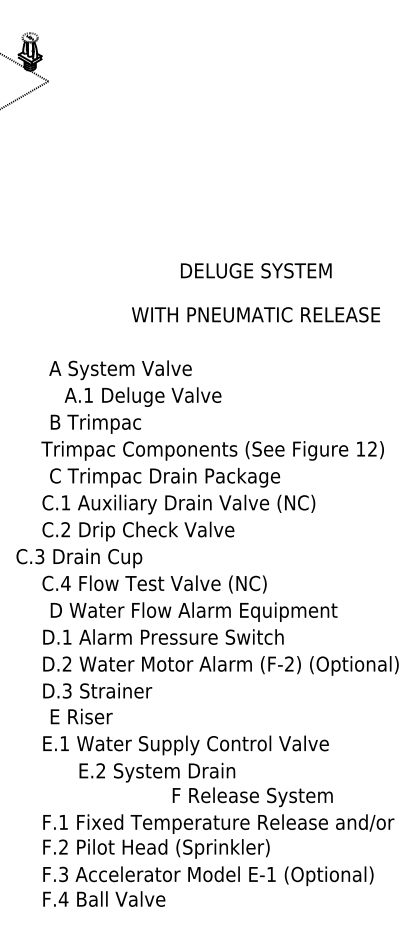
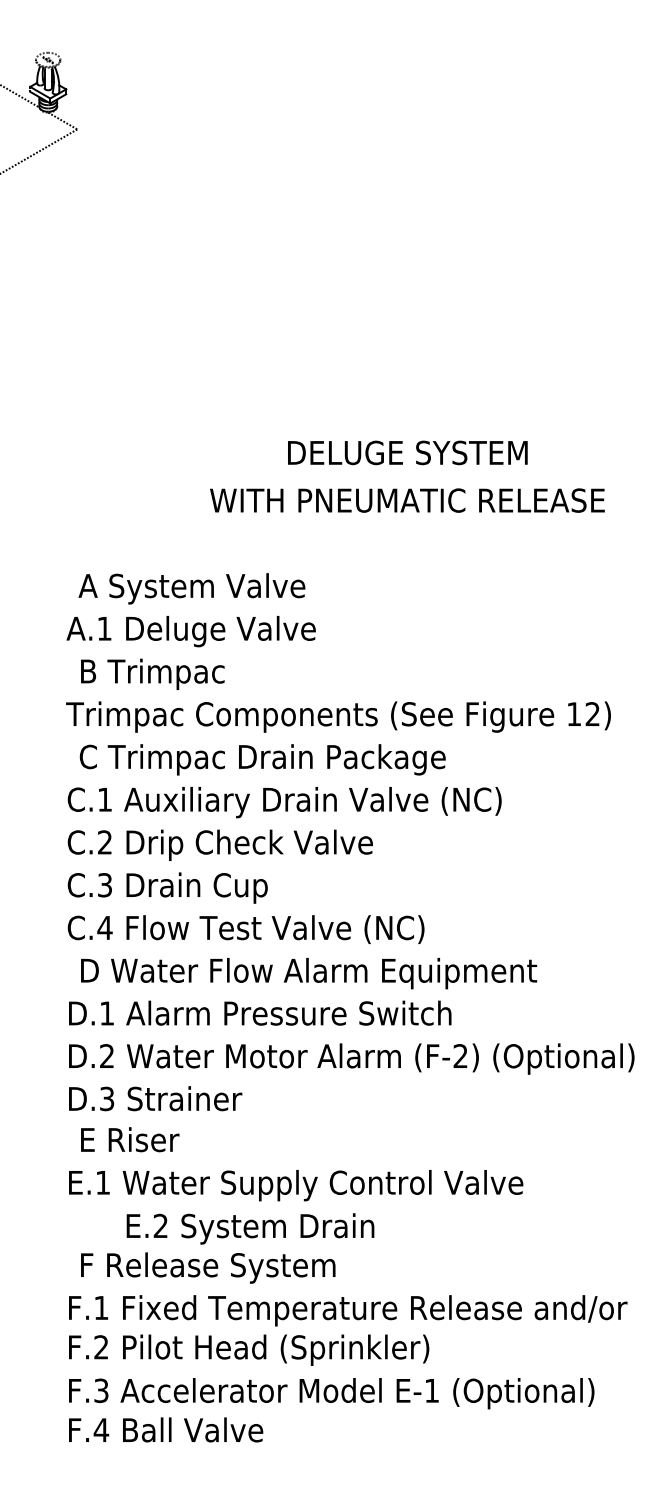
text: (256, 270) -> (408, 452), moved
text: (142, 396) -> (190, 630), moved
text: (79, 558) -> (168, 888), moved
text: (252, 797) -> (207, 1268), moved

